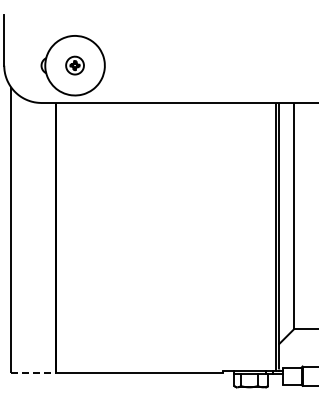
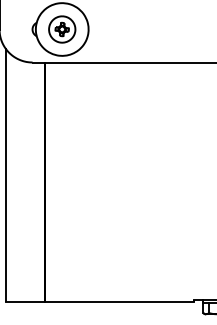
part: (74, 65) -> (61, 29), size x1.67
line: (33, 373) -> (25, 301), dashed -> solid

